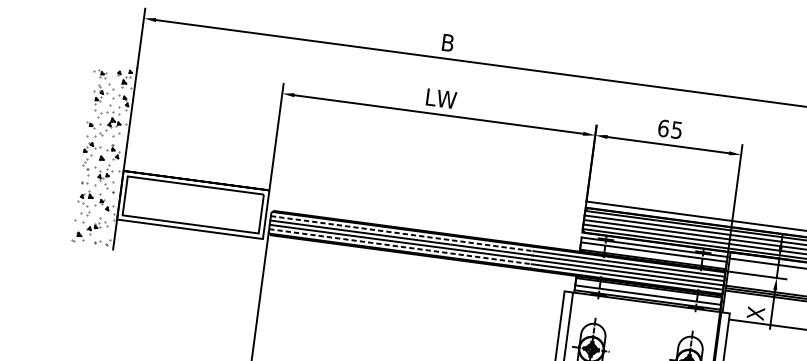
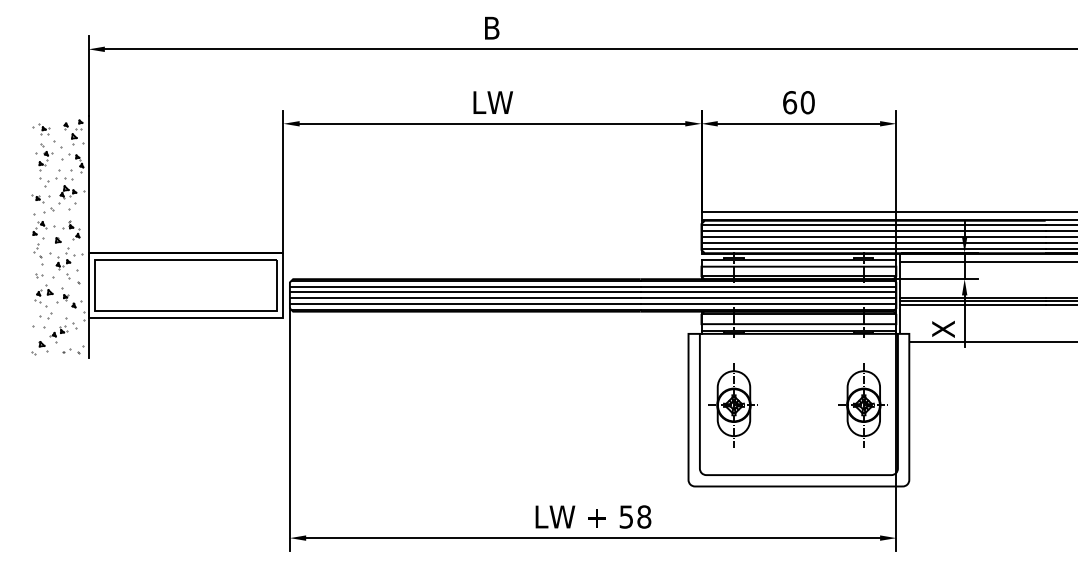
text: (676, 130) -> (807, 102), 65 -> 60
line: (402, 233) -> (465, 286), dashed -> solid
line: (400, 246) -> (465, 303), dashed -> solid

